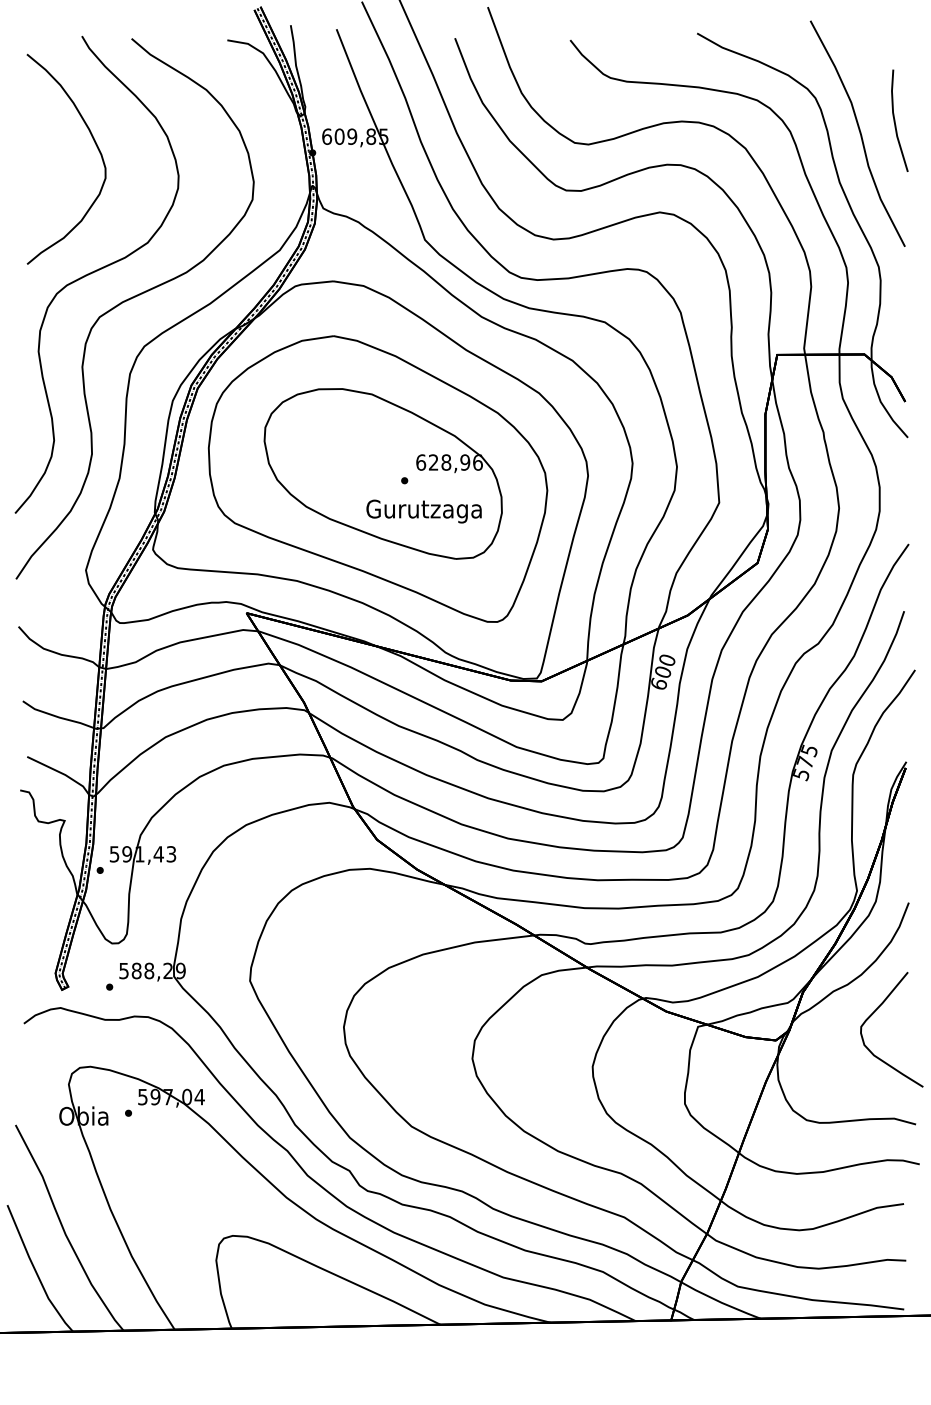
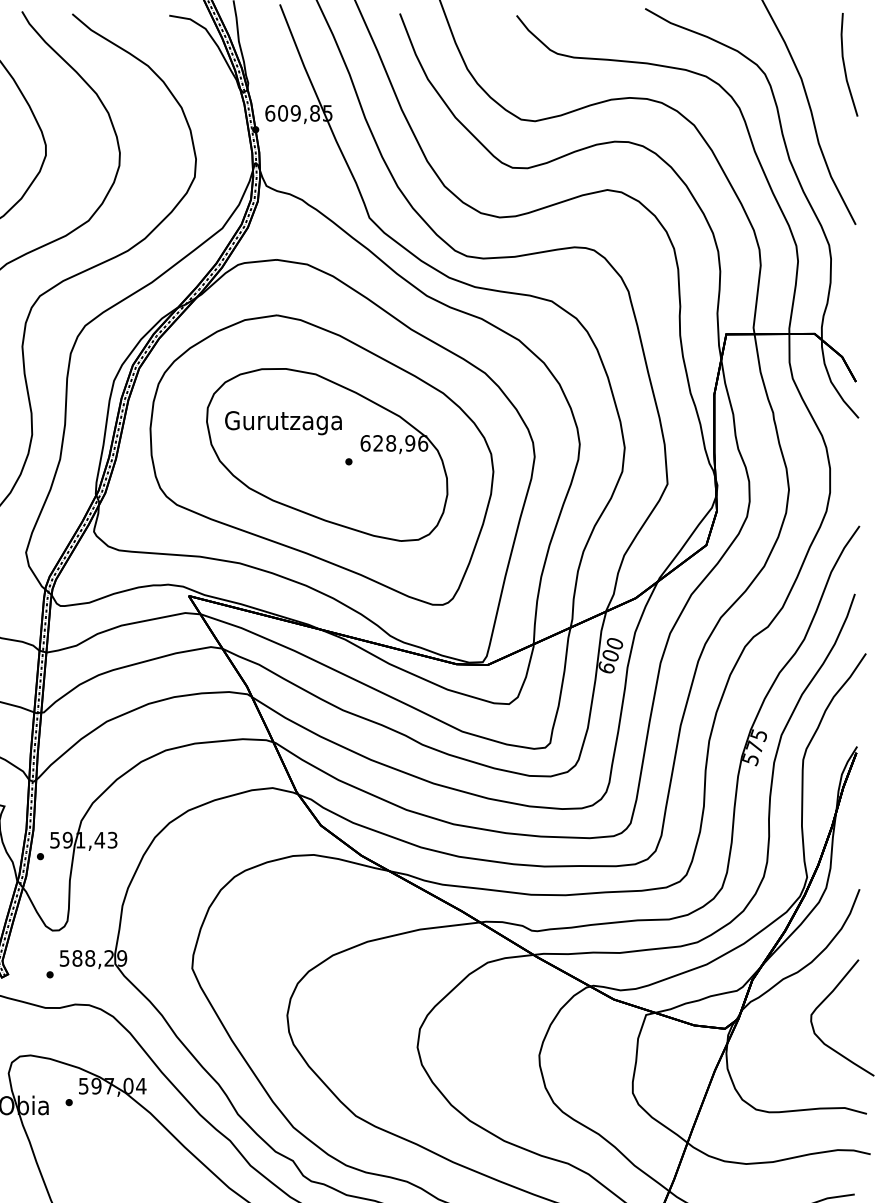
line: (895, 120) -> (845, 64), moved
text: (423, 511) -> (282, 423), moved

